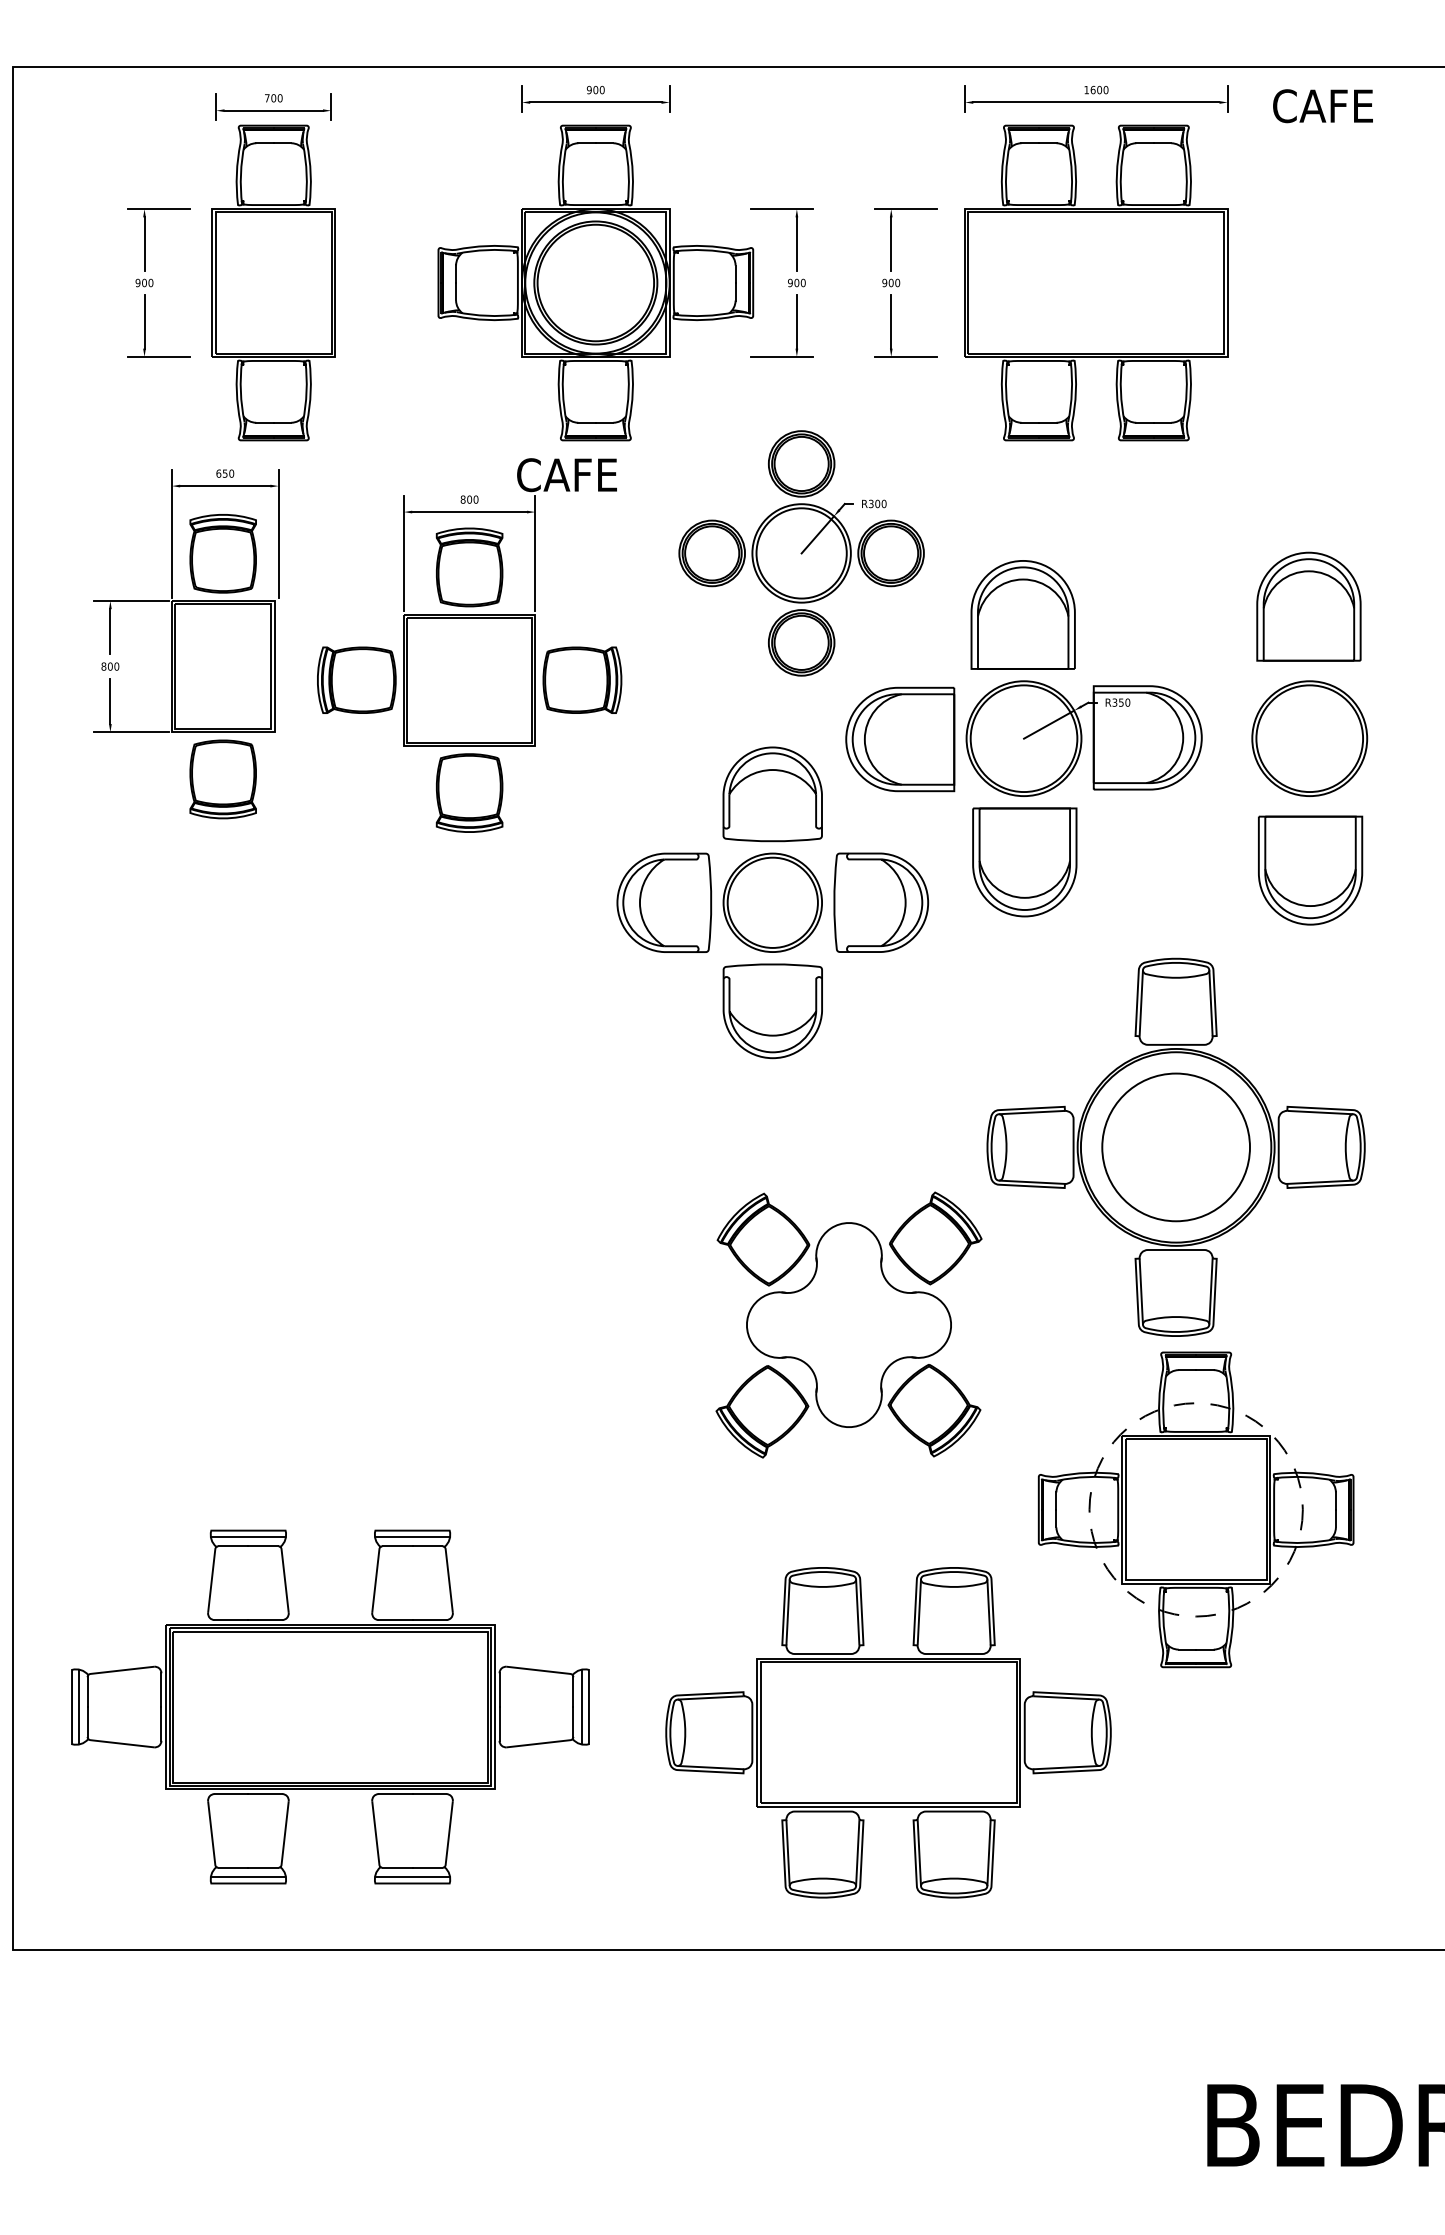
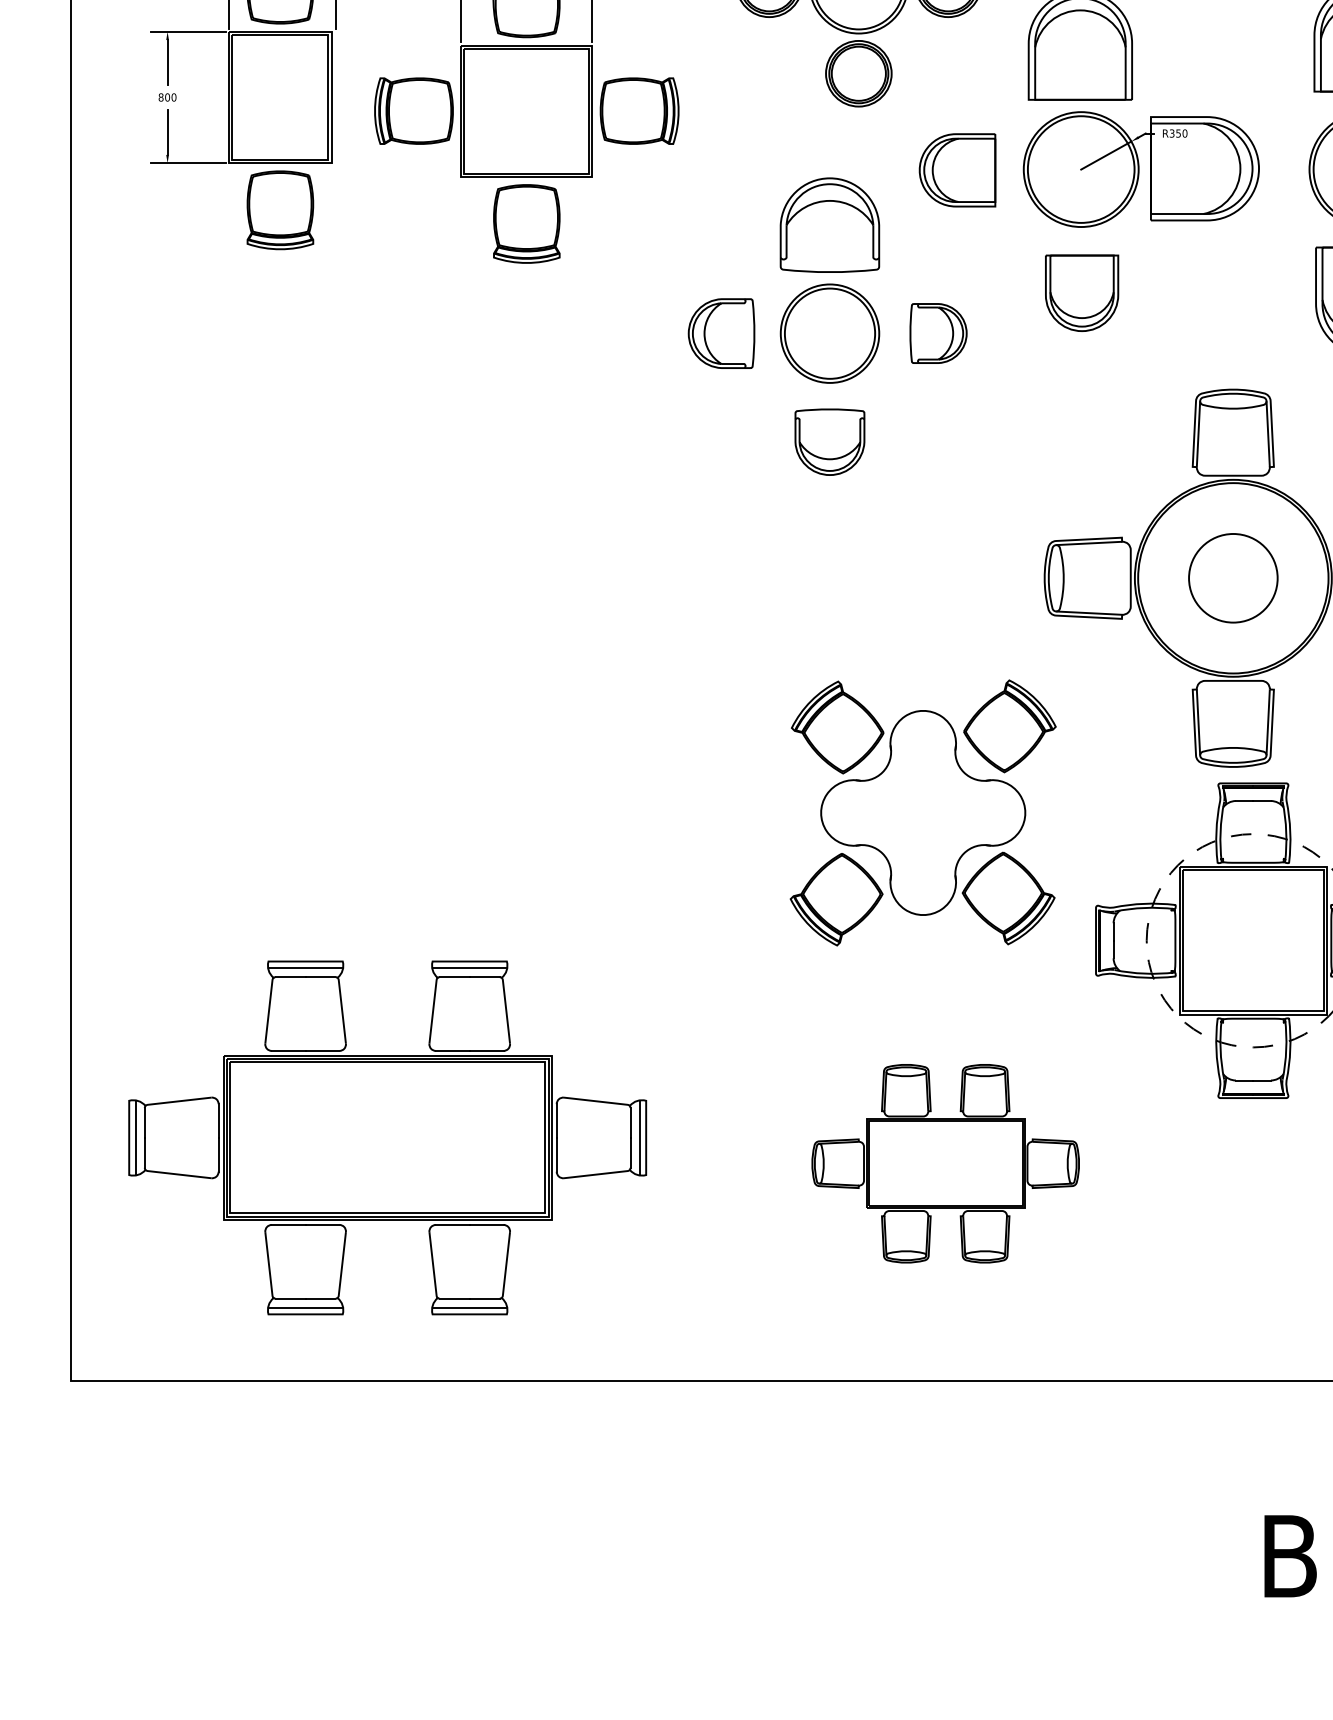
part: (900, 739) -> (957, 170), size x0.7
part: (1024, 862) -> (1081, 293), size x0.7
part: (664, 902) -> (721, 333), size x0.7
part: (881, 902) -> (938, 333), size x0.6
part: (772, 1011) -> (829, 442), size x0.7
circle: (1175, 1147) -> (1232, 578), size x0.6
part: (848, 1324) -> (922, 812), moved
part: (888, 1732) -> (945, 1163), size x0.6

